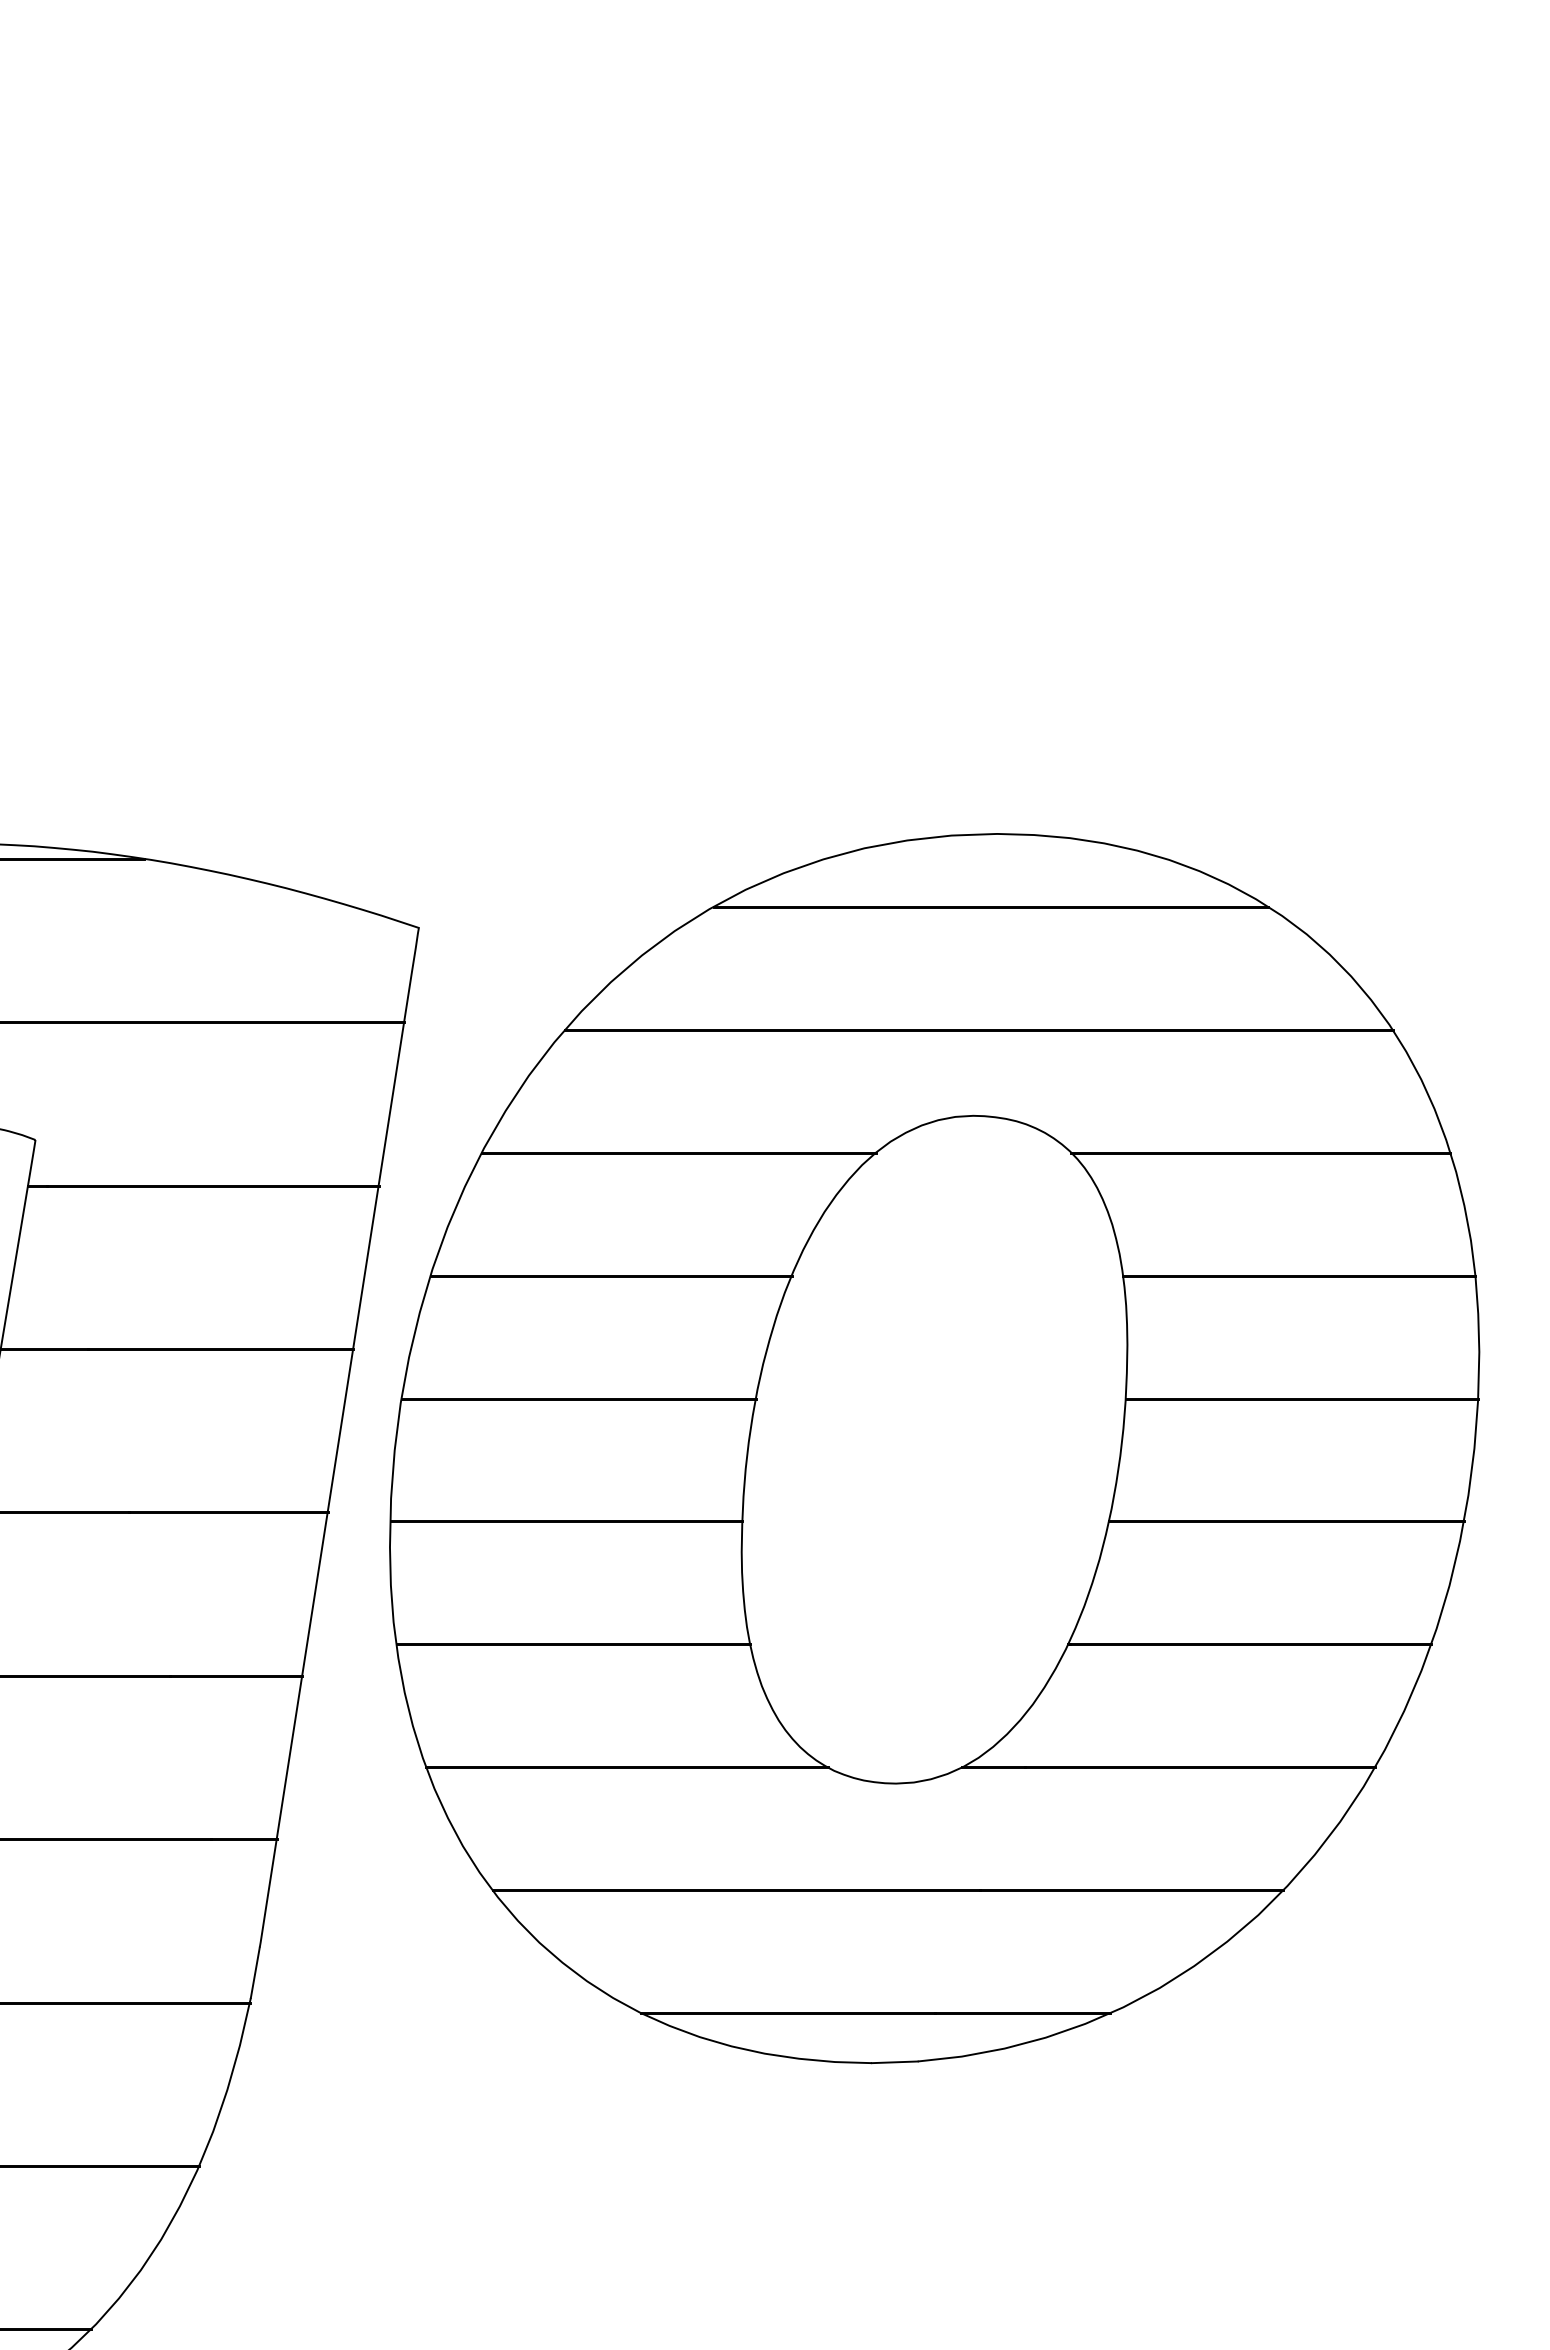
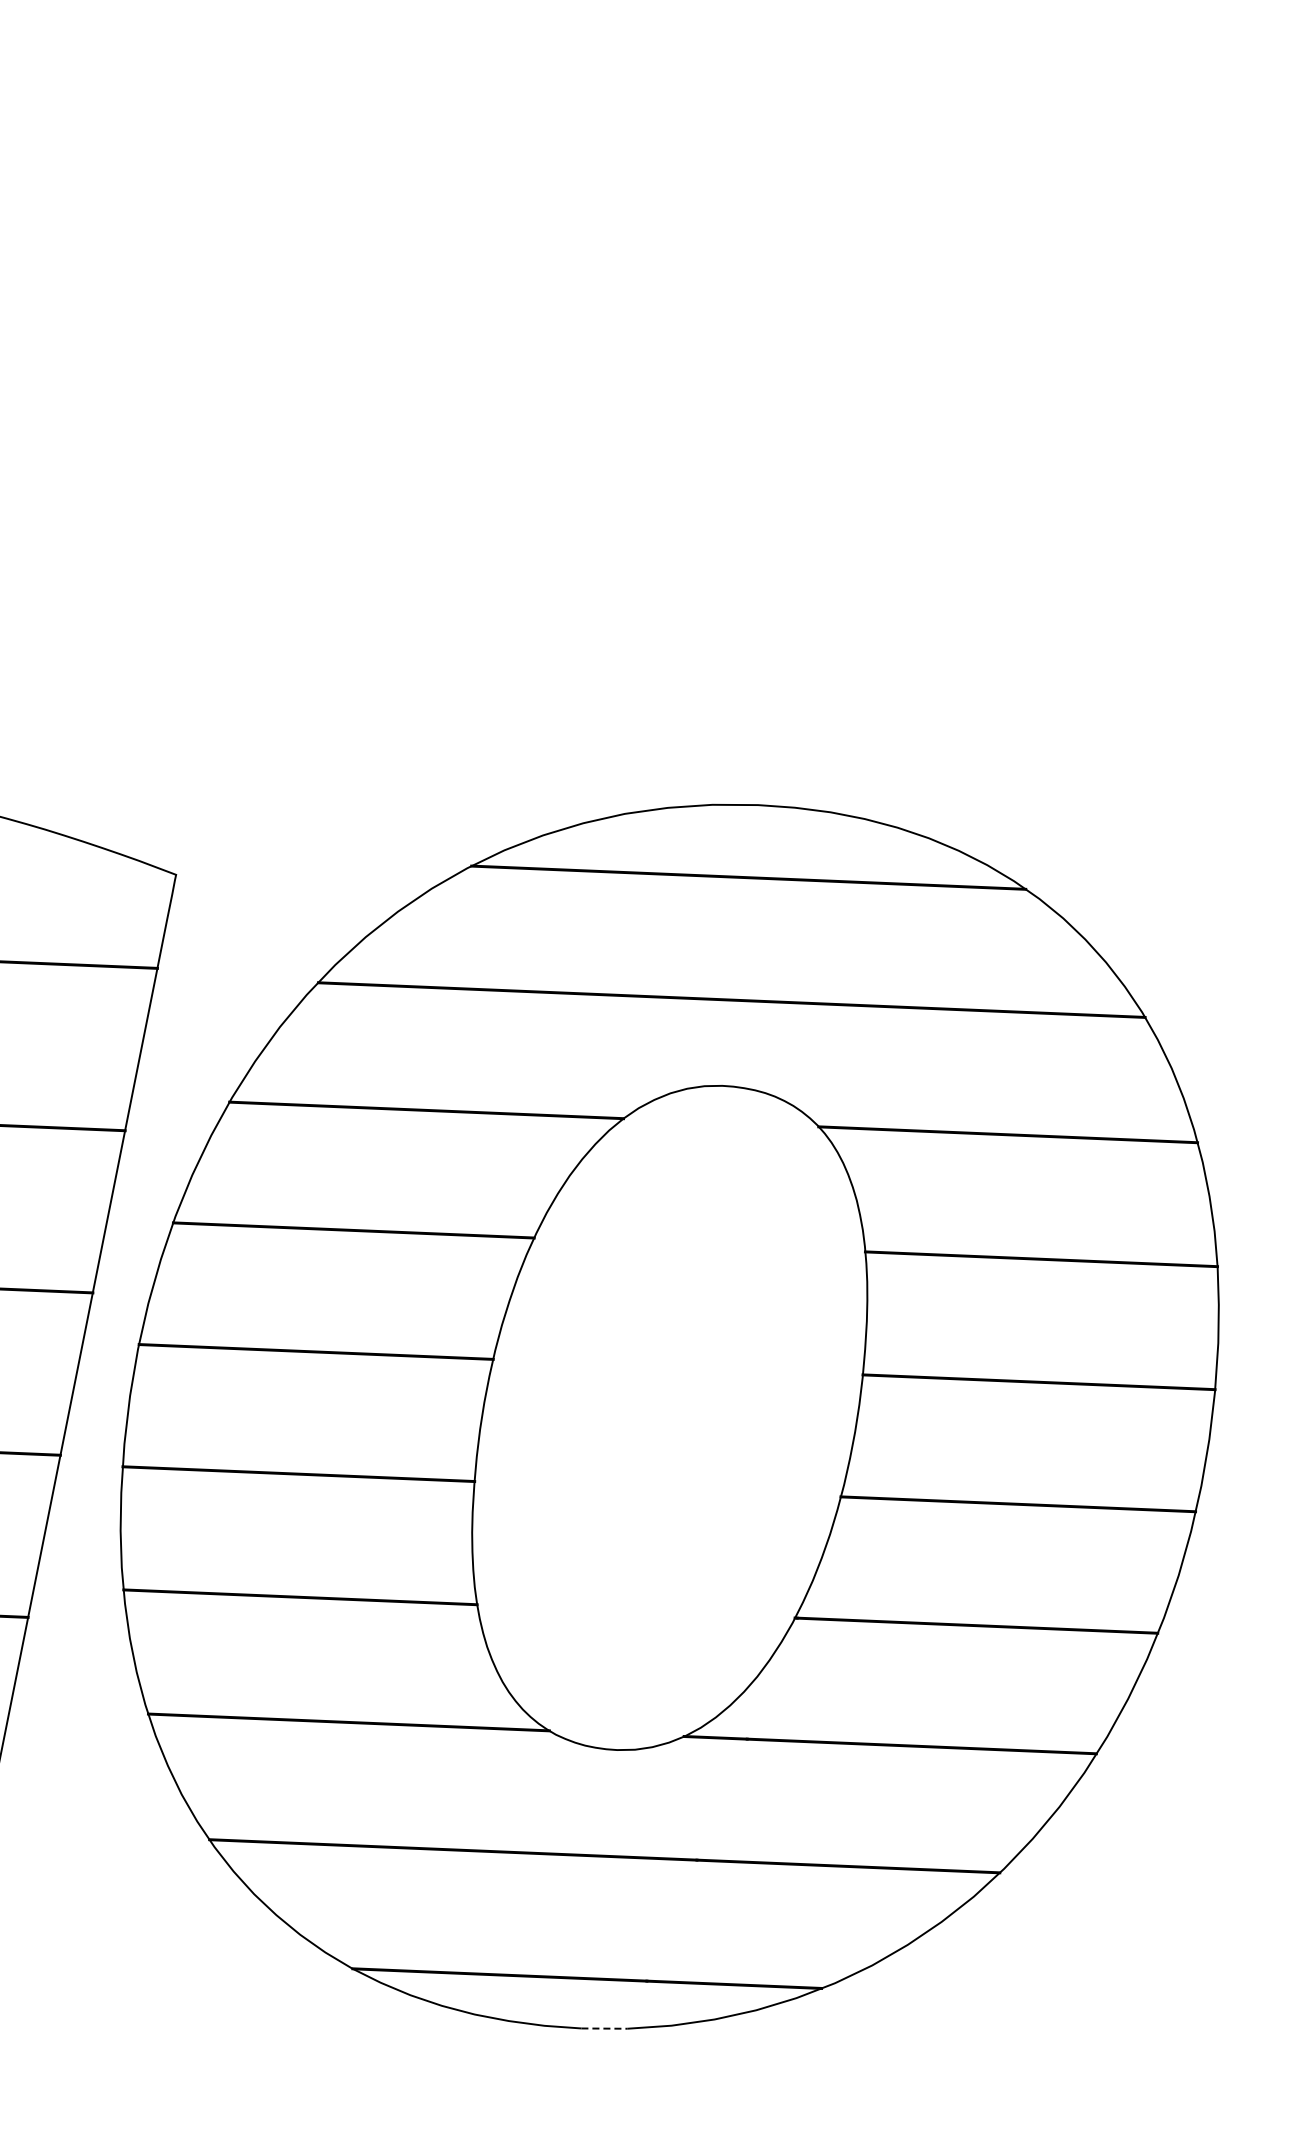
line: (894, 2062) -> (603, 2028), solid -> dashed

